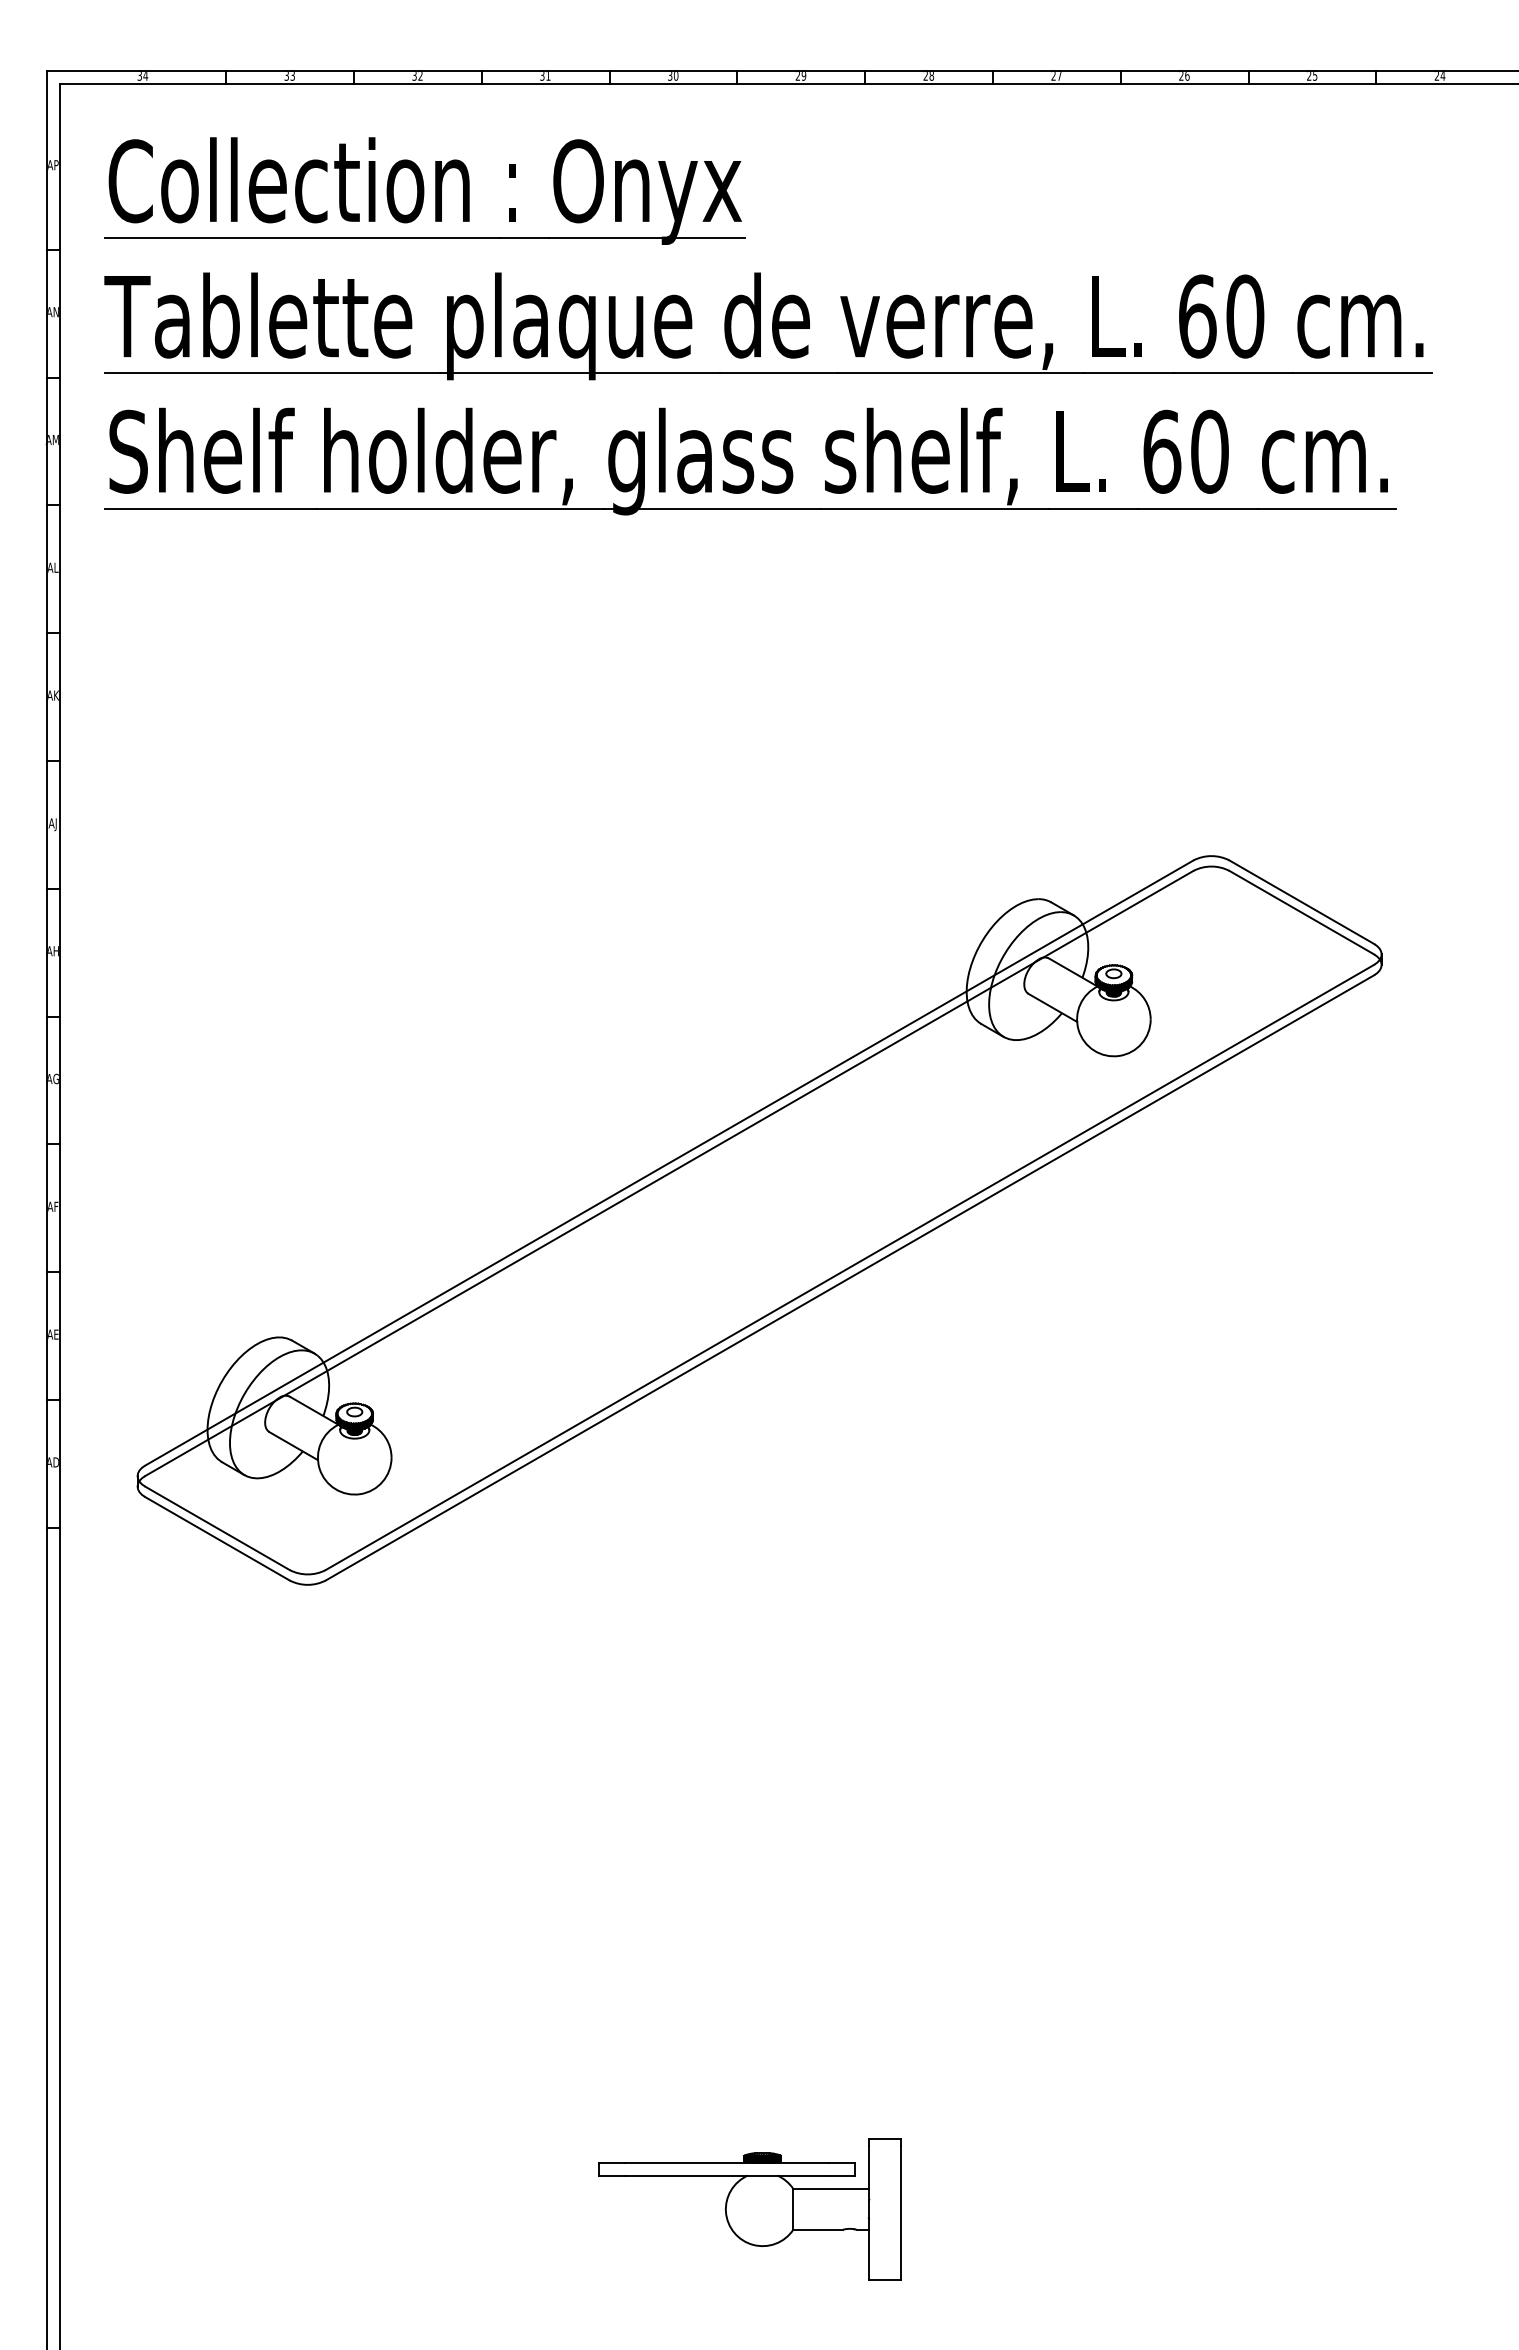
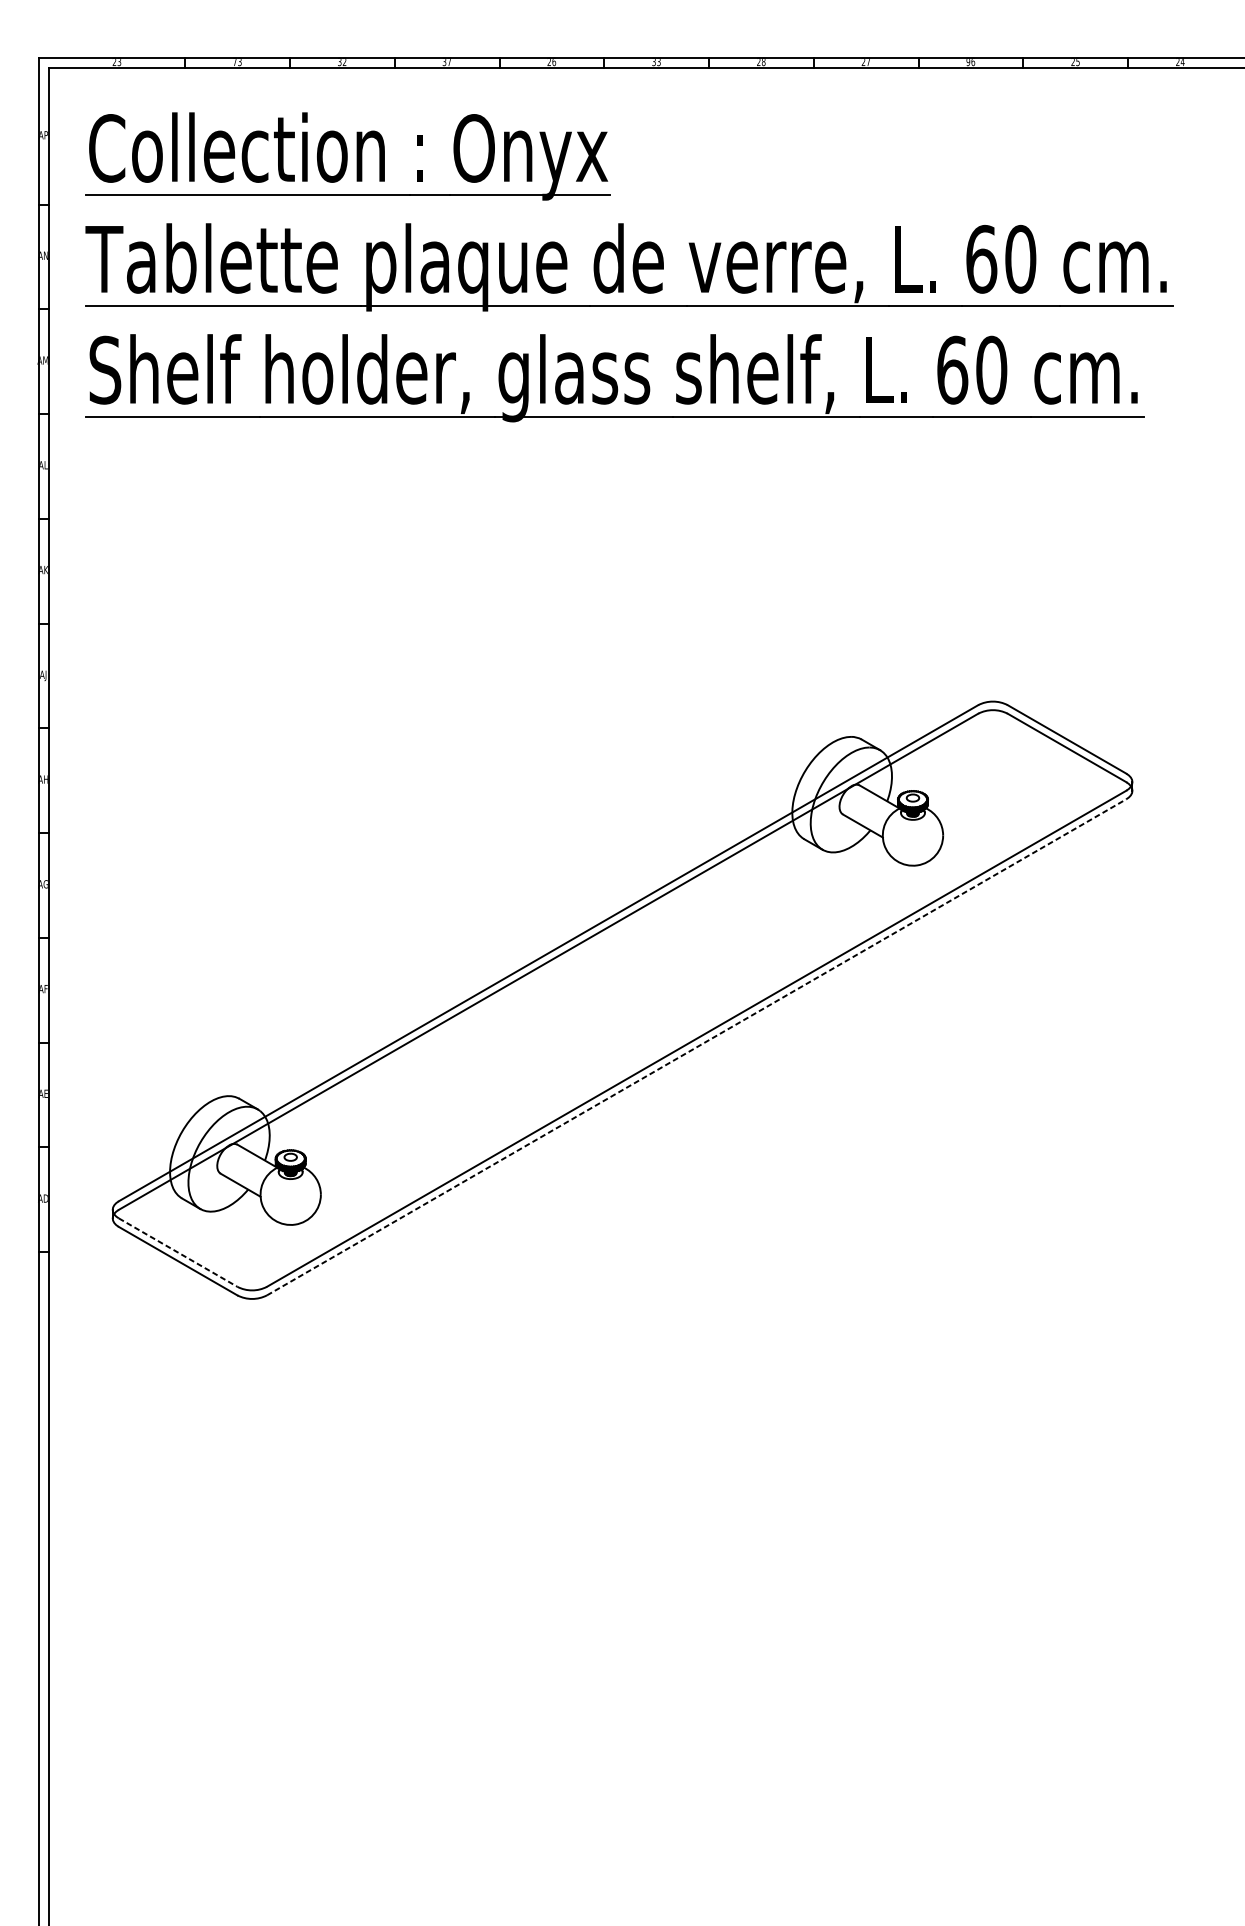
text: (142, 76) -> (116, 62), 34 -> 23
text: (286, 76) -> (234, 62), 33 -> 73
text: (548, 76) -> (449, 62), 31 -> 37
text: (673, 76) -> (552, 62), 30 -> 26
text: (800, 76) -> (656, 62), 29 -> 33
text: (1181, 76) -> (968, 62), 26 -> 96
line: (850, 1277) -> (697, 1047), solid -> dashed
line: (217, 1528) -> (178, 1252), solid -> dashed
part: (749, 2209) -> (614, 1810), removed

